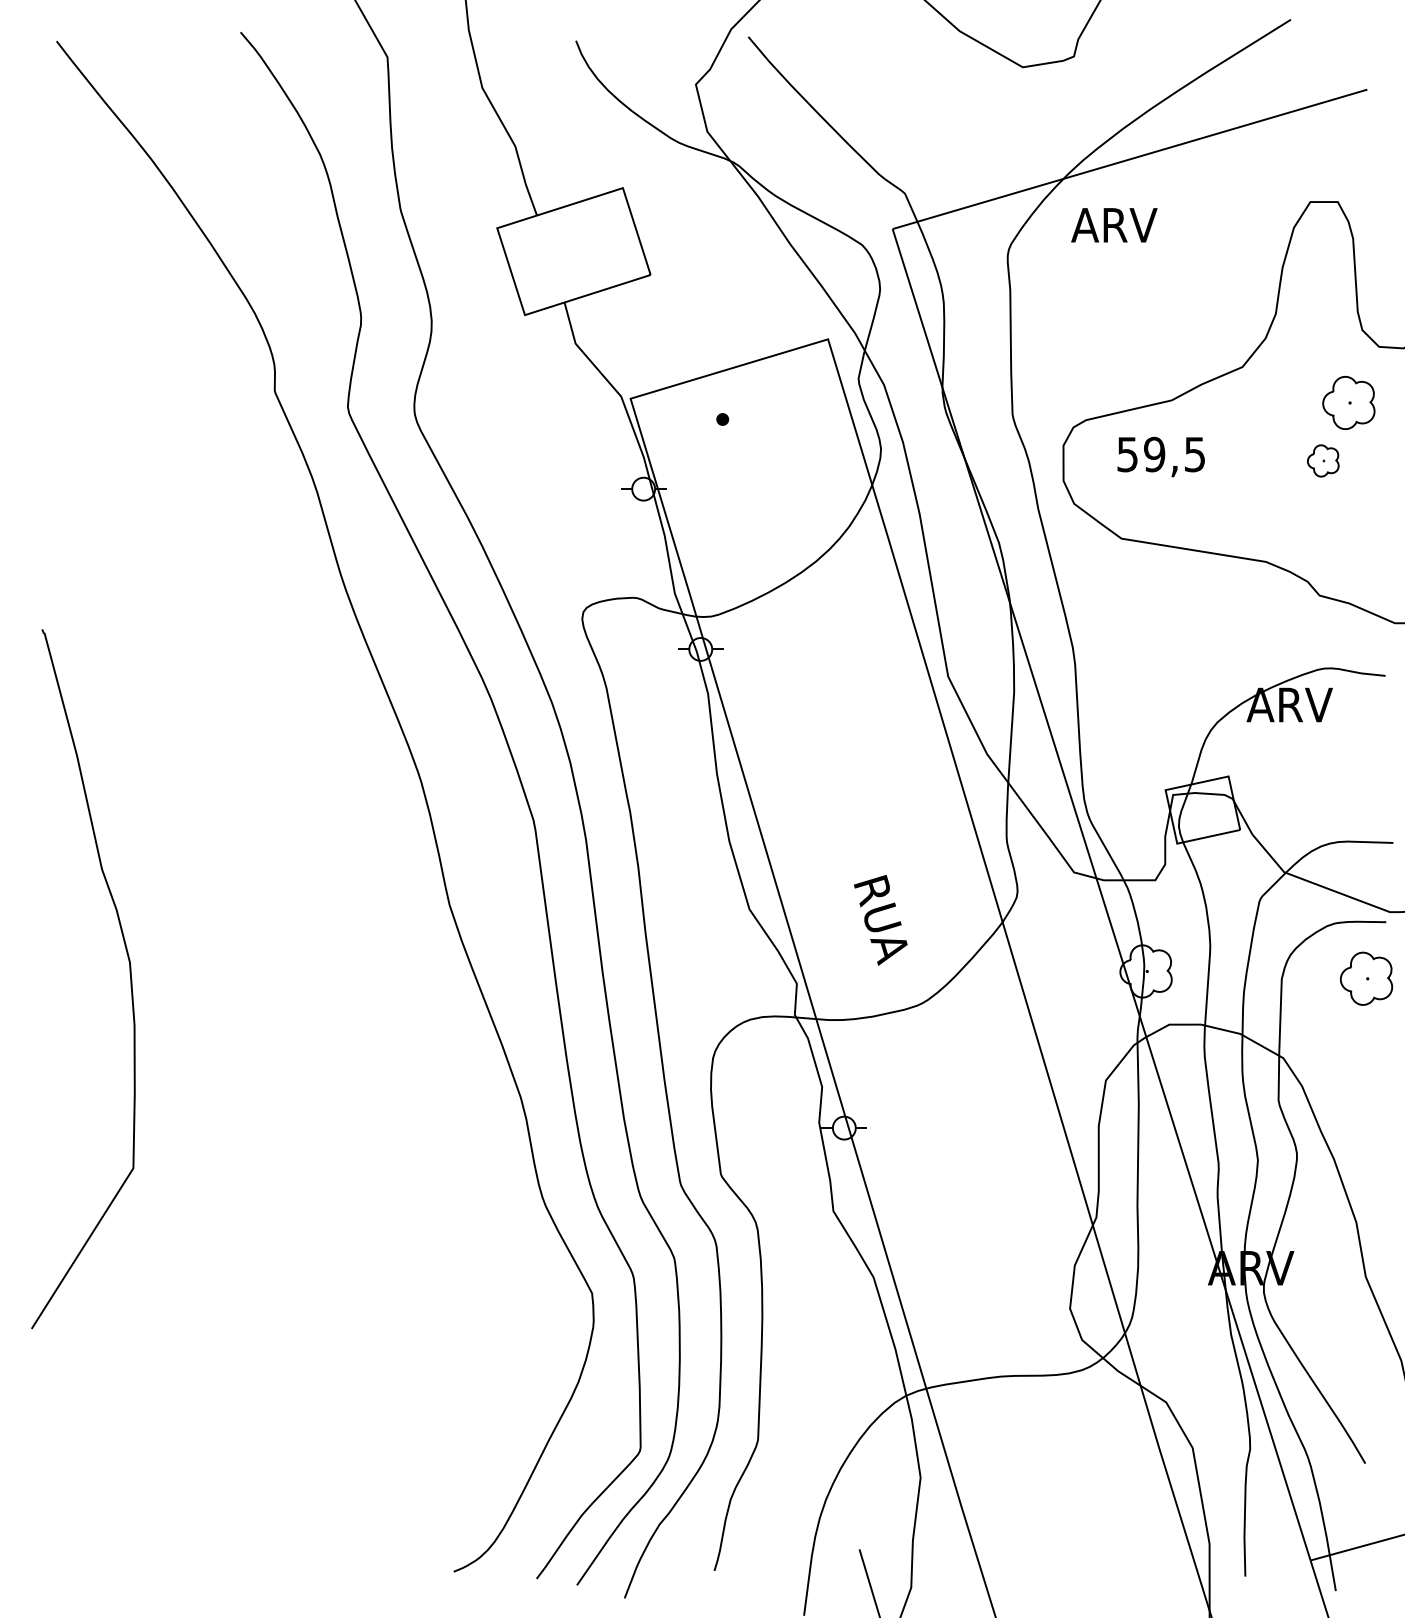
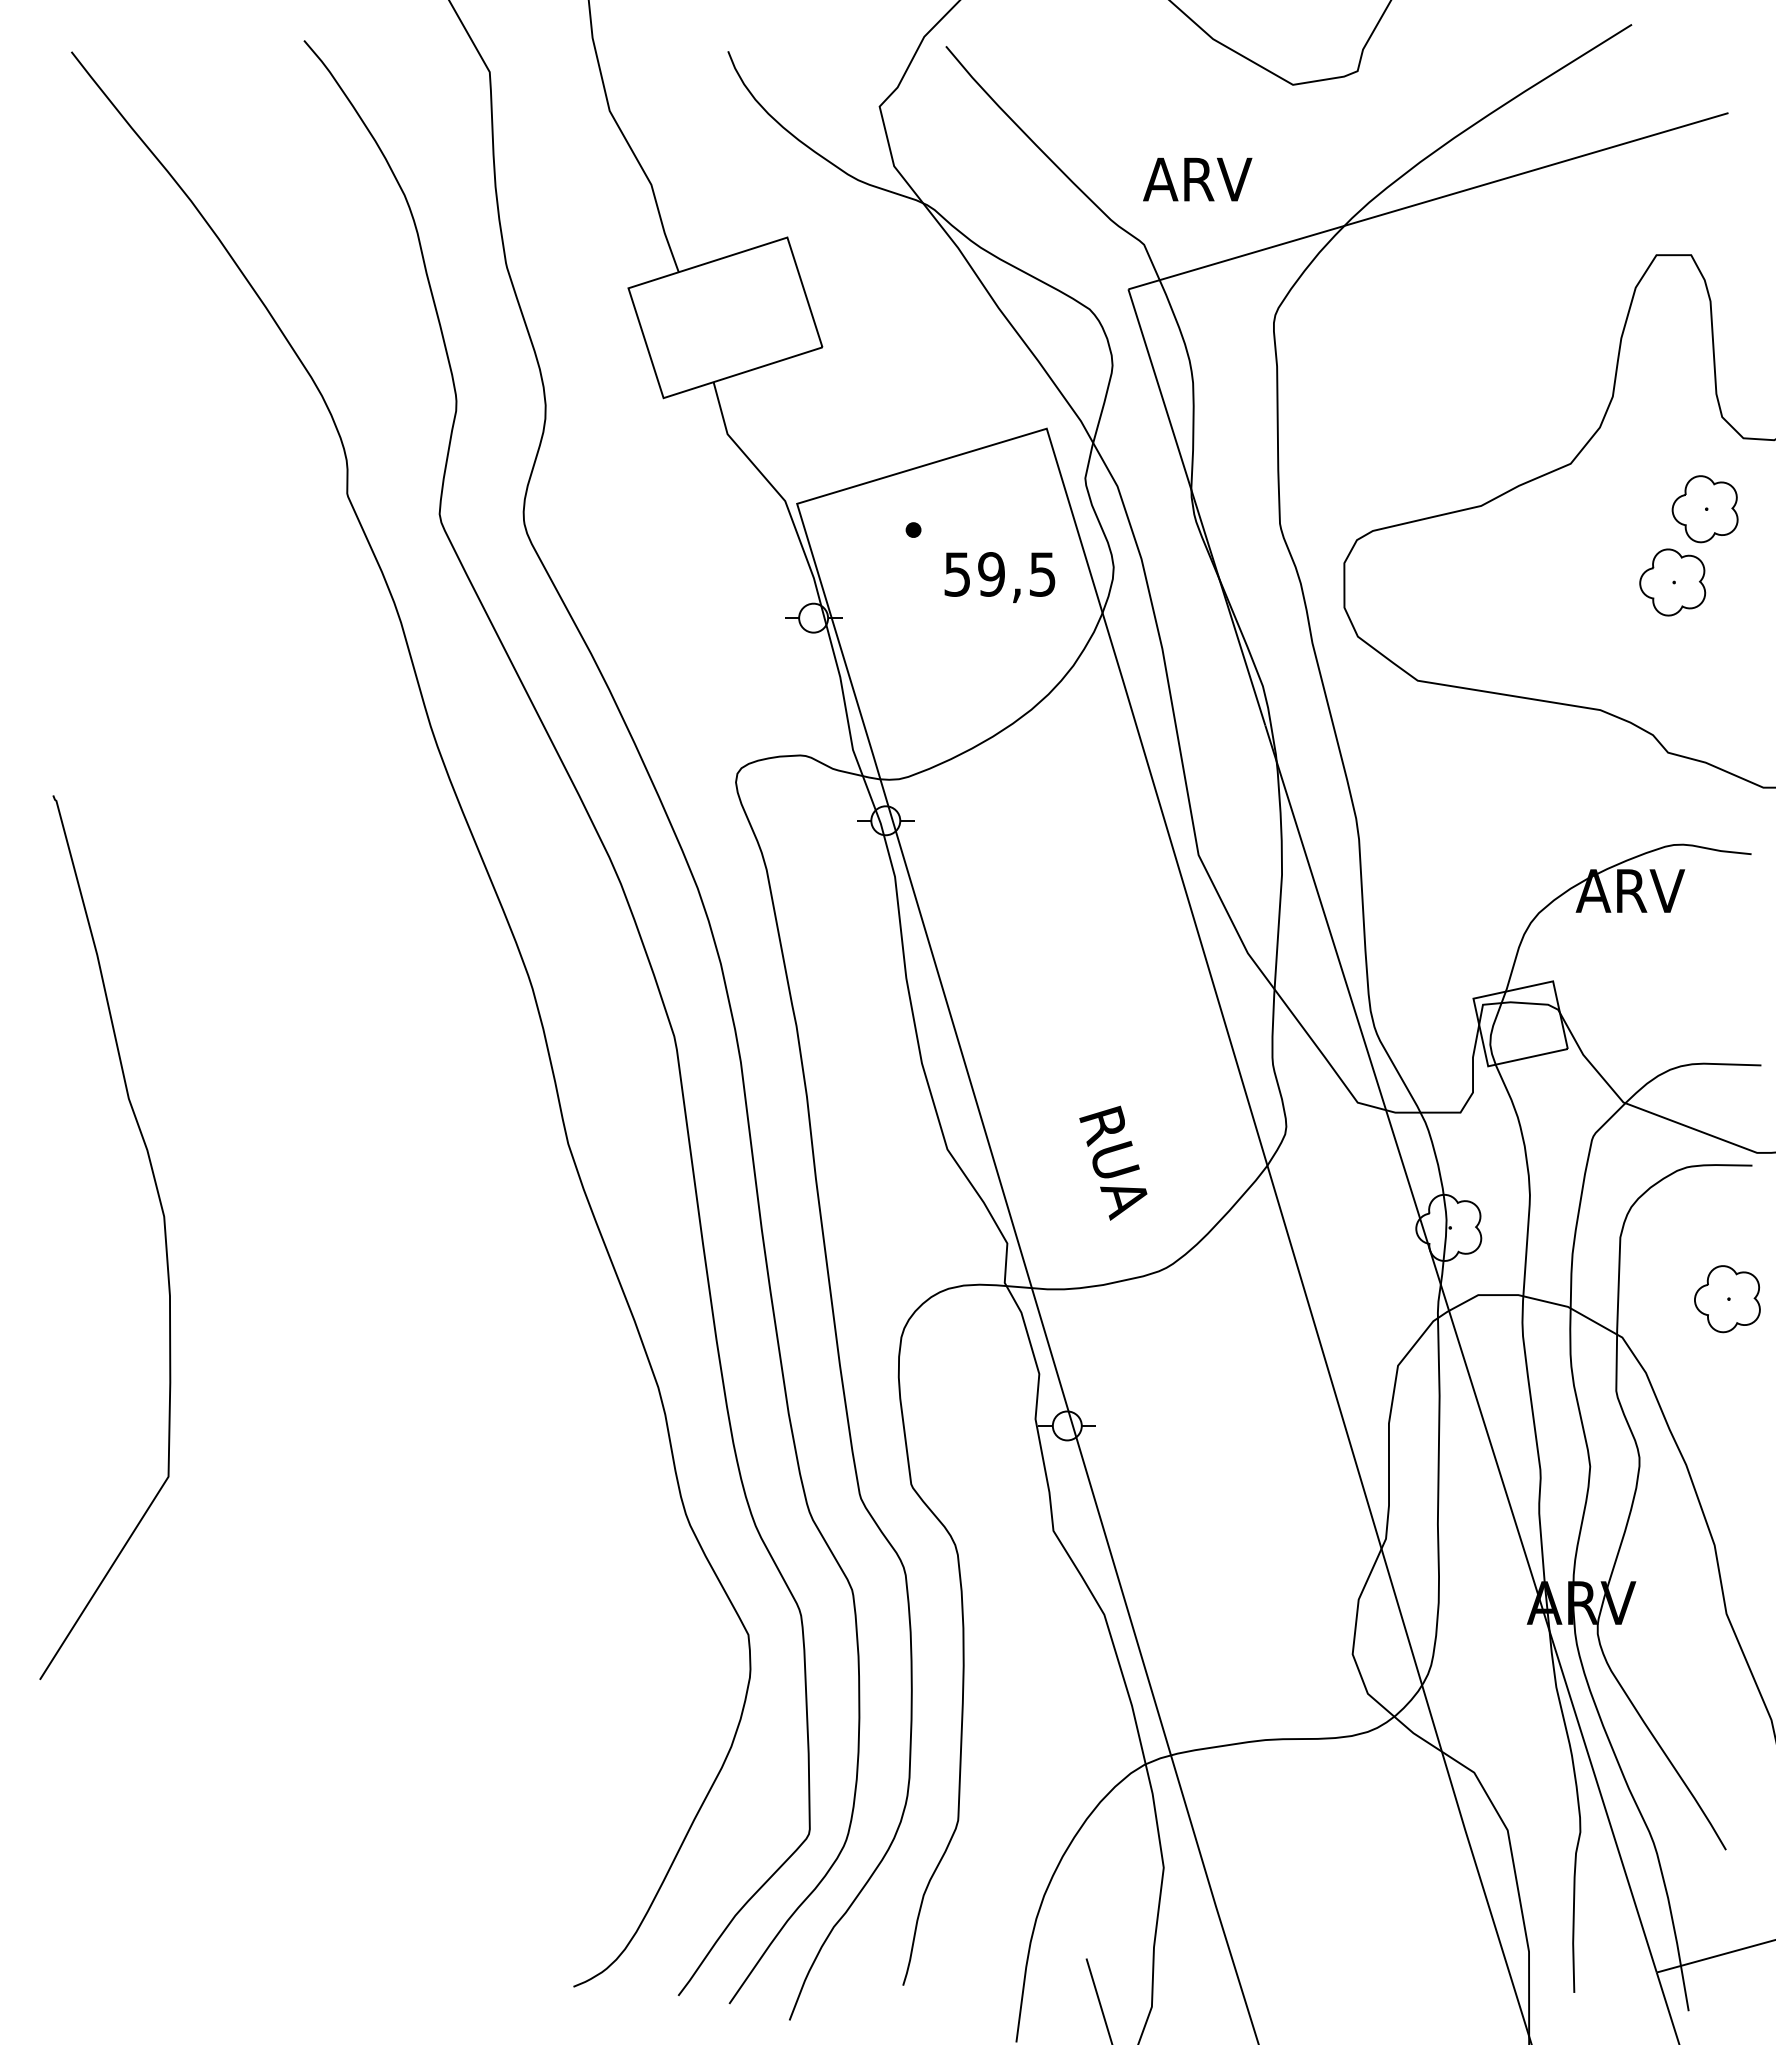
text: (1114, 225) -> (1197, 179), moved
text: (1160, 457) -> (999, 577), moved
part: (1323, 460) -> (1672, 582), size x1.67
part: (1366, 979) -> (1727, 1299), moved

